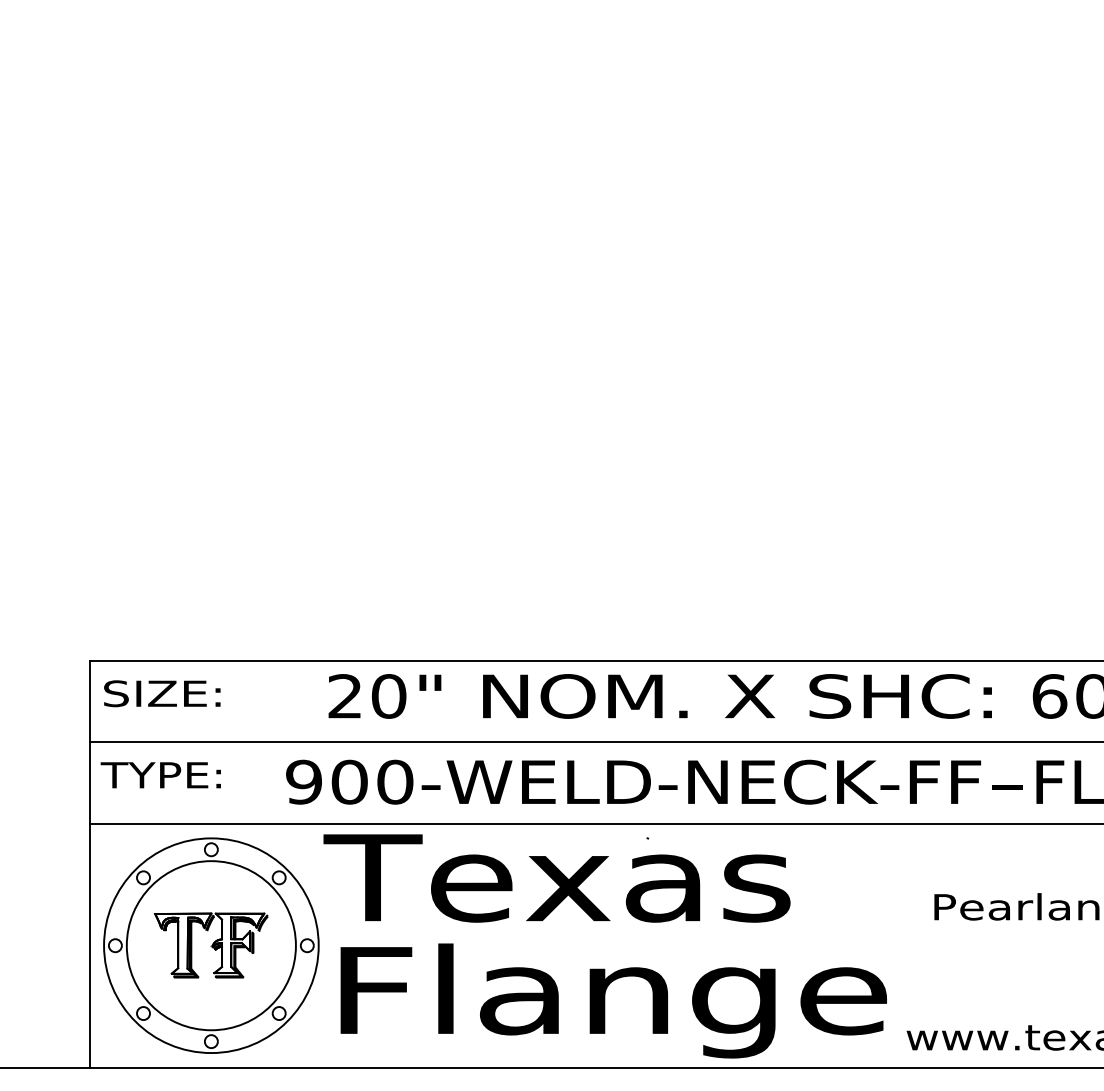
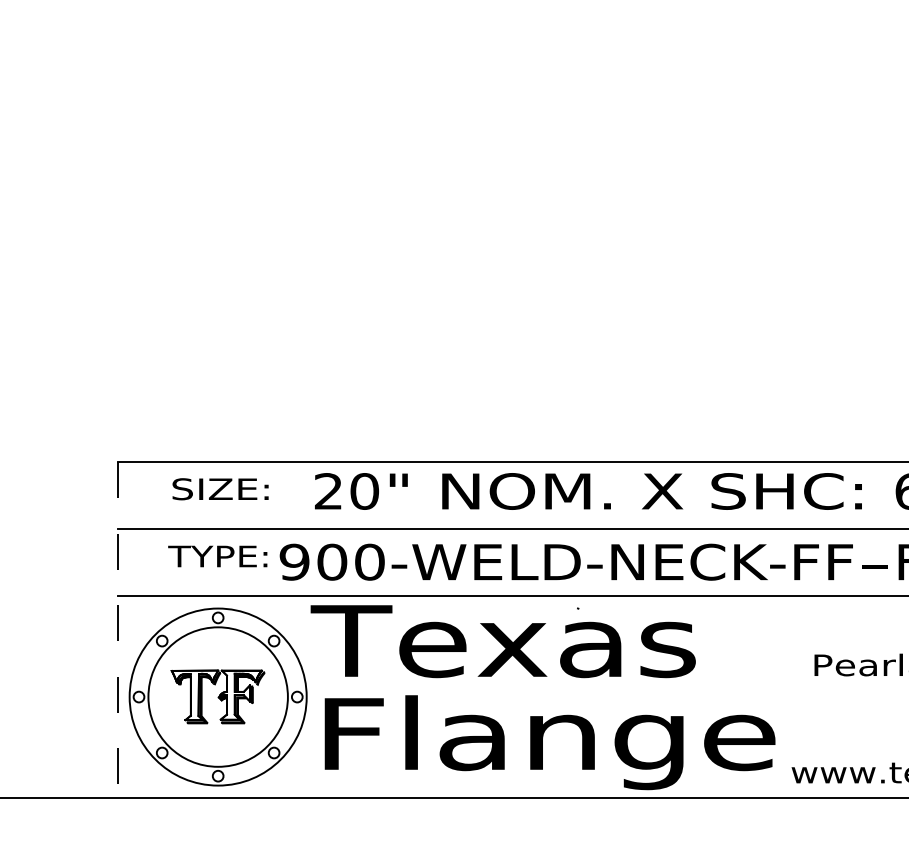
text: (162, 693) -> (220, 489), moved
text: (160, 775) -> (217, 556), moved
line: (90, 864) -> (118, 630), solid -> dashed

